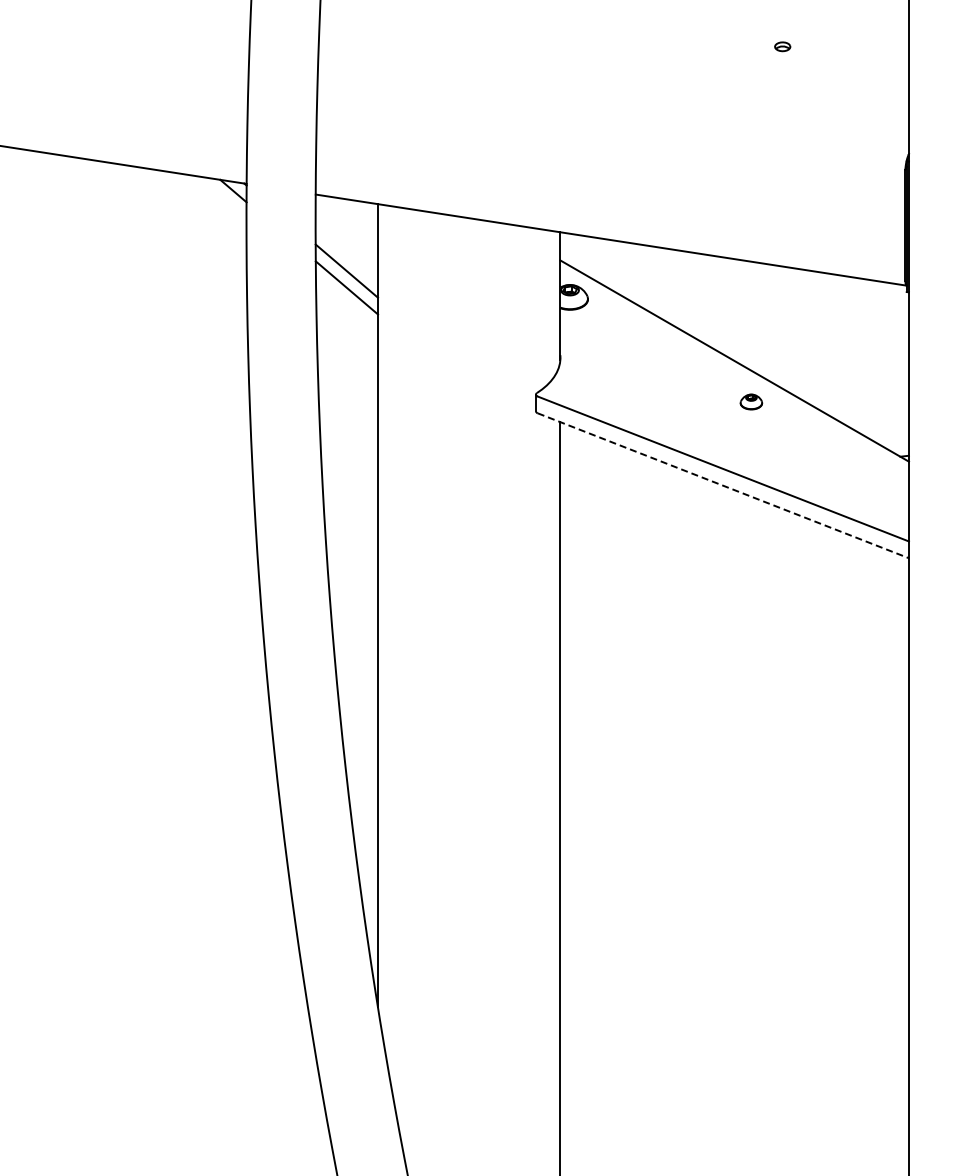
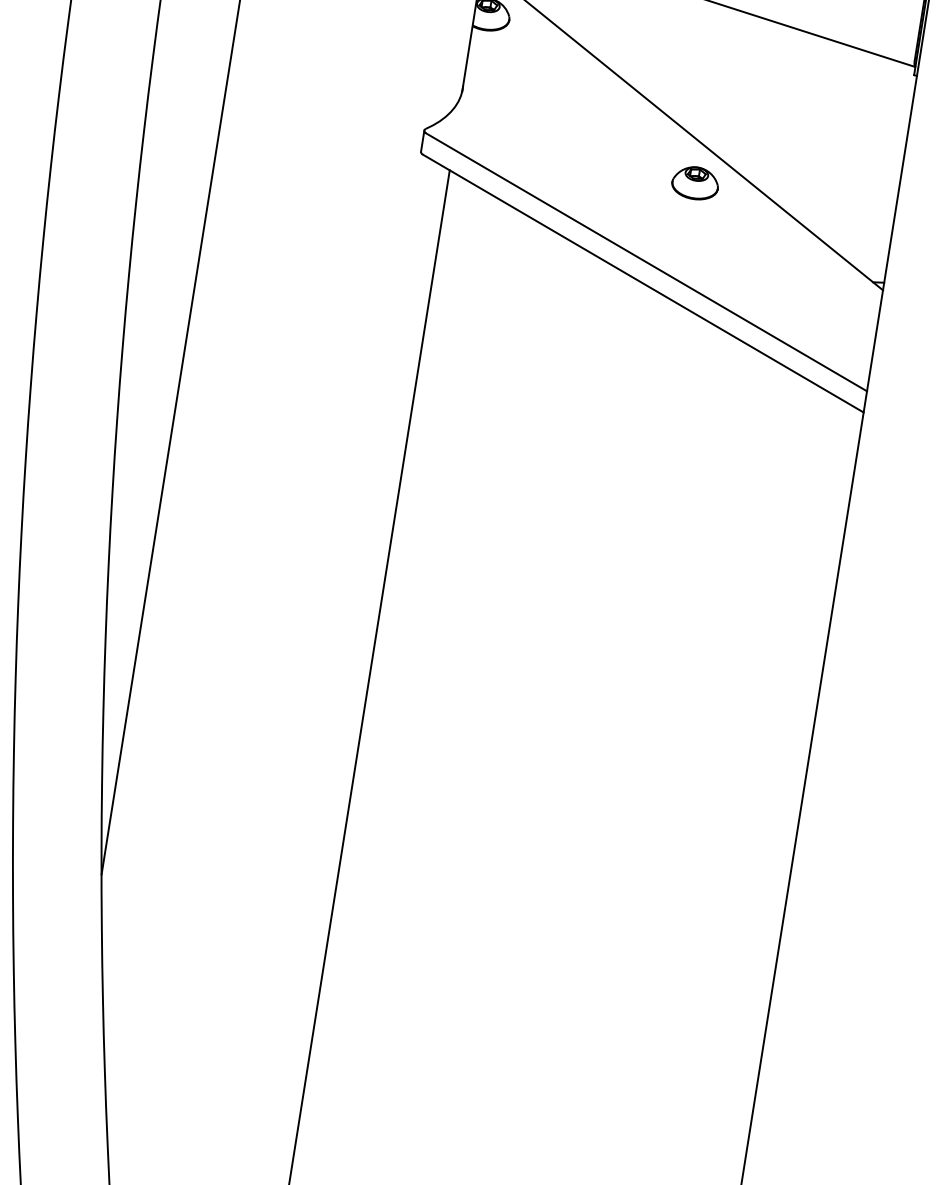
part: (751, 401) -> (695, 182), size x1.67
line: (723, 485) -> (643, 283), dashed -> solid

